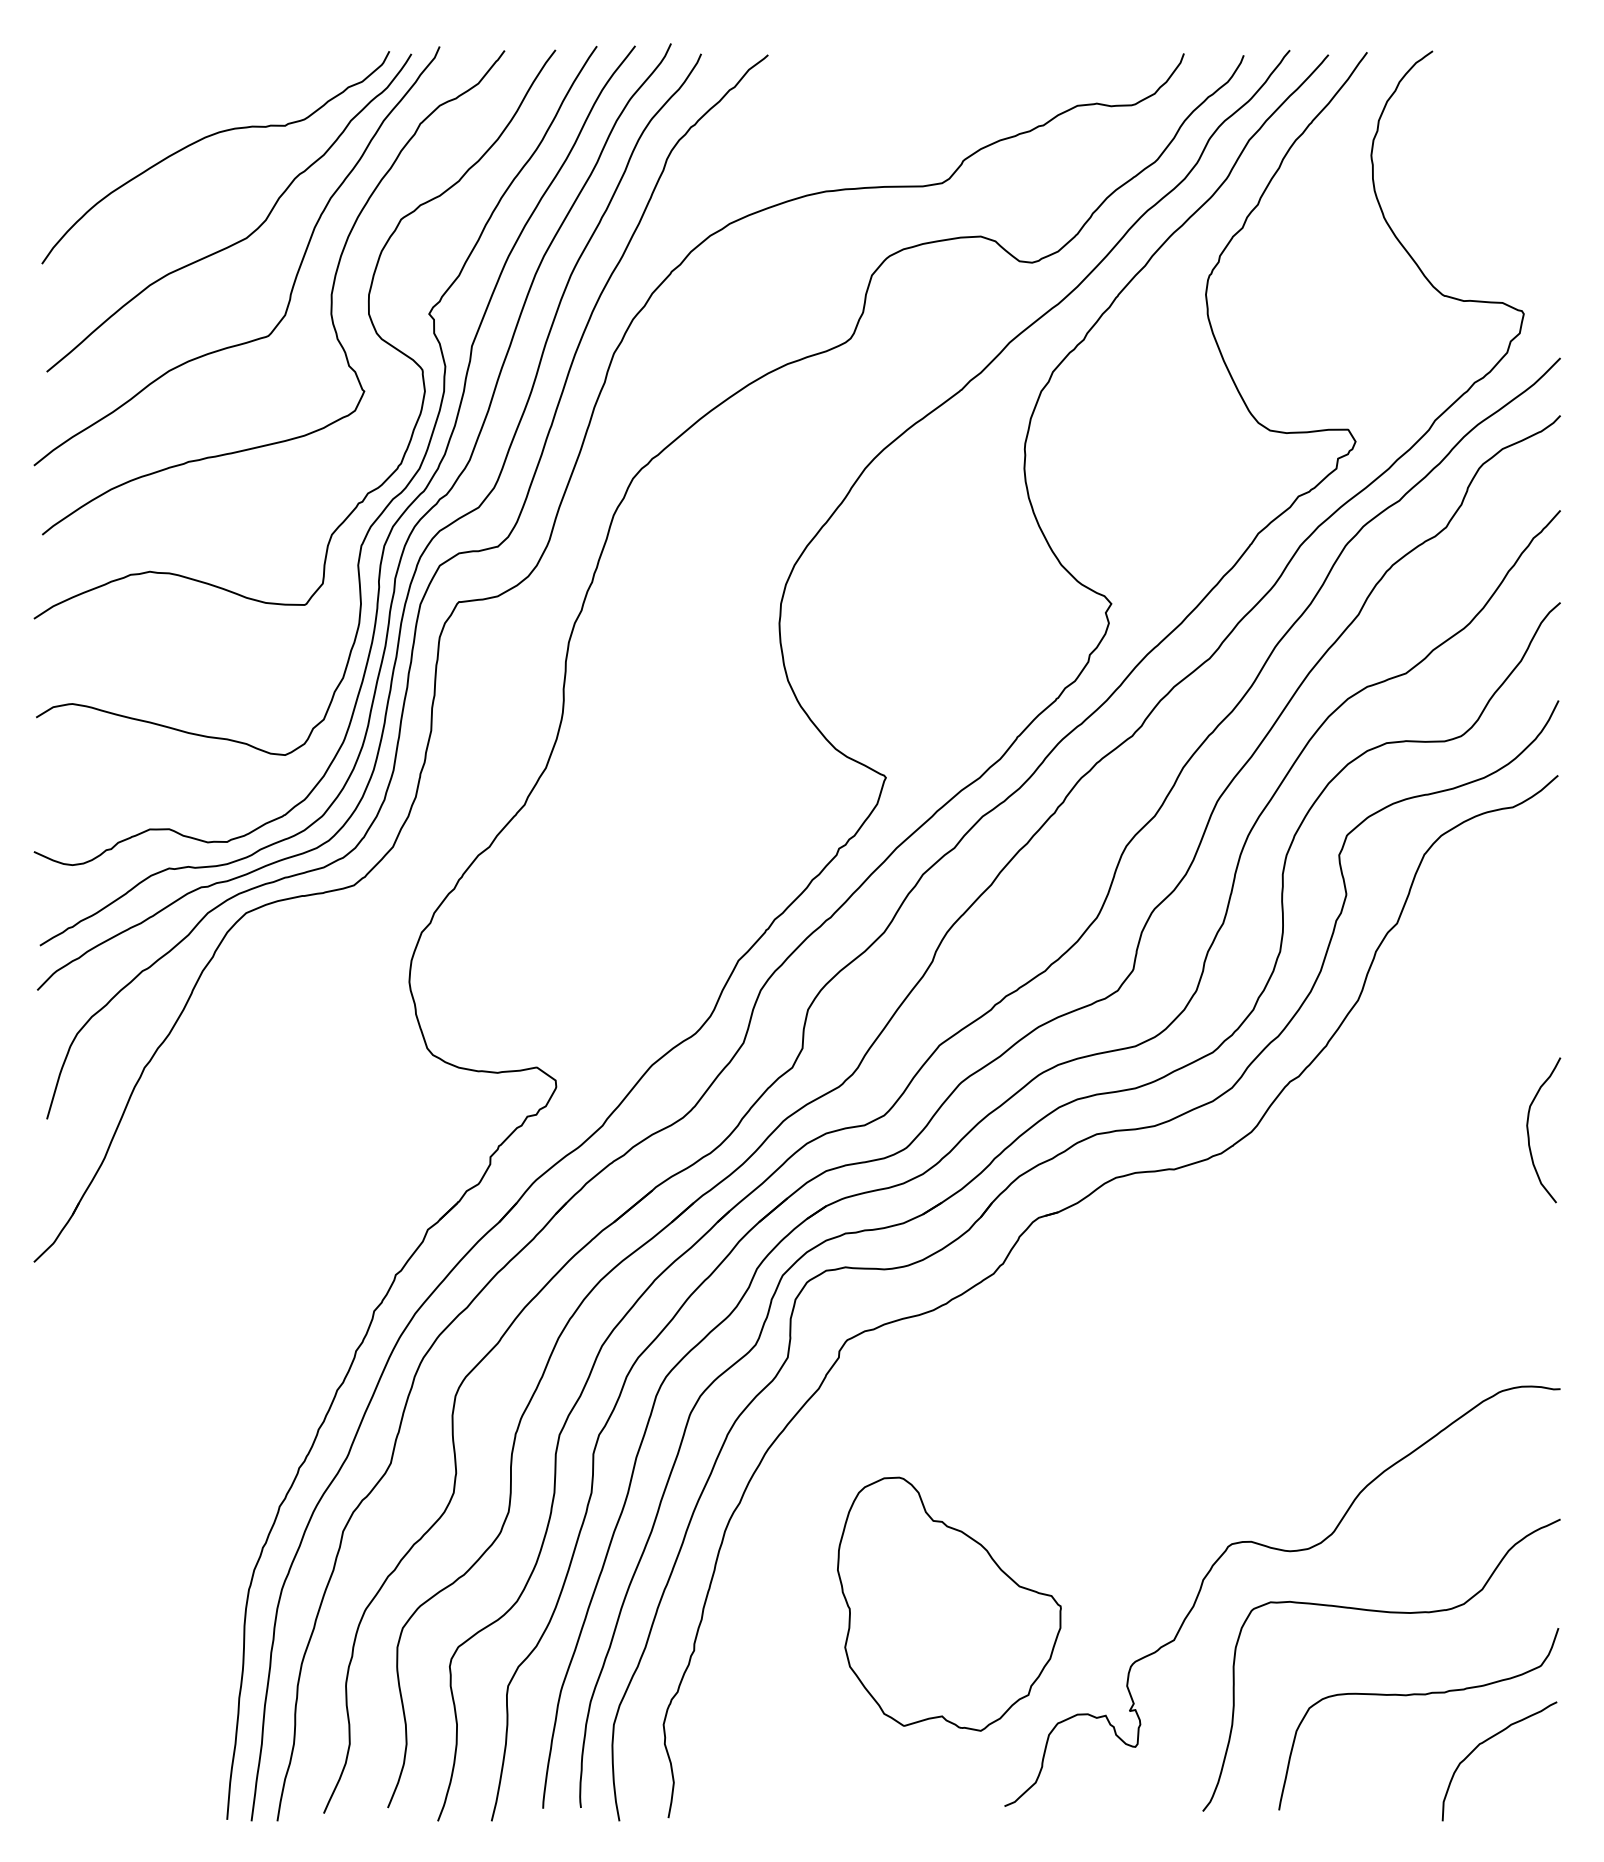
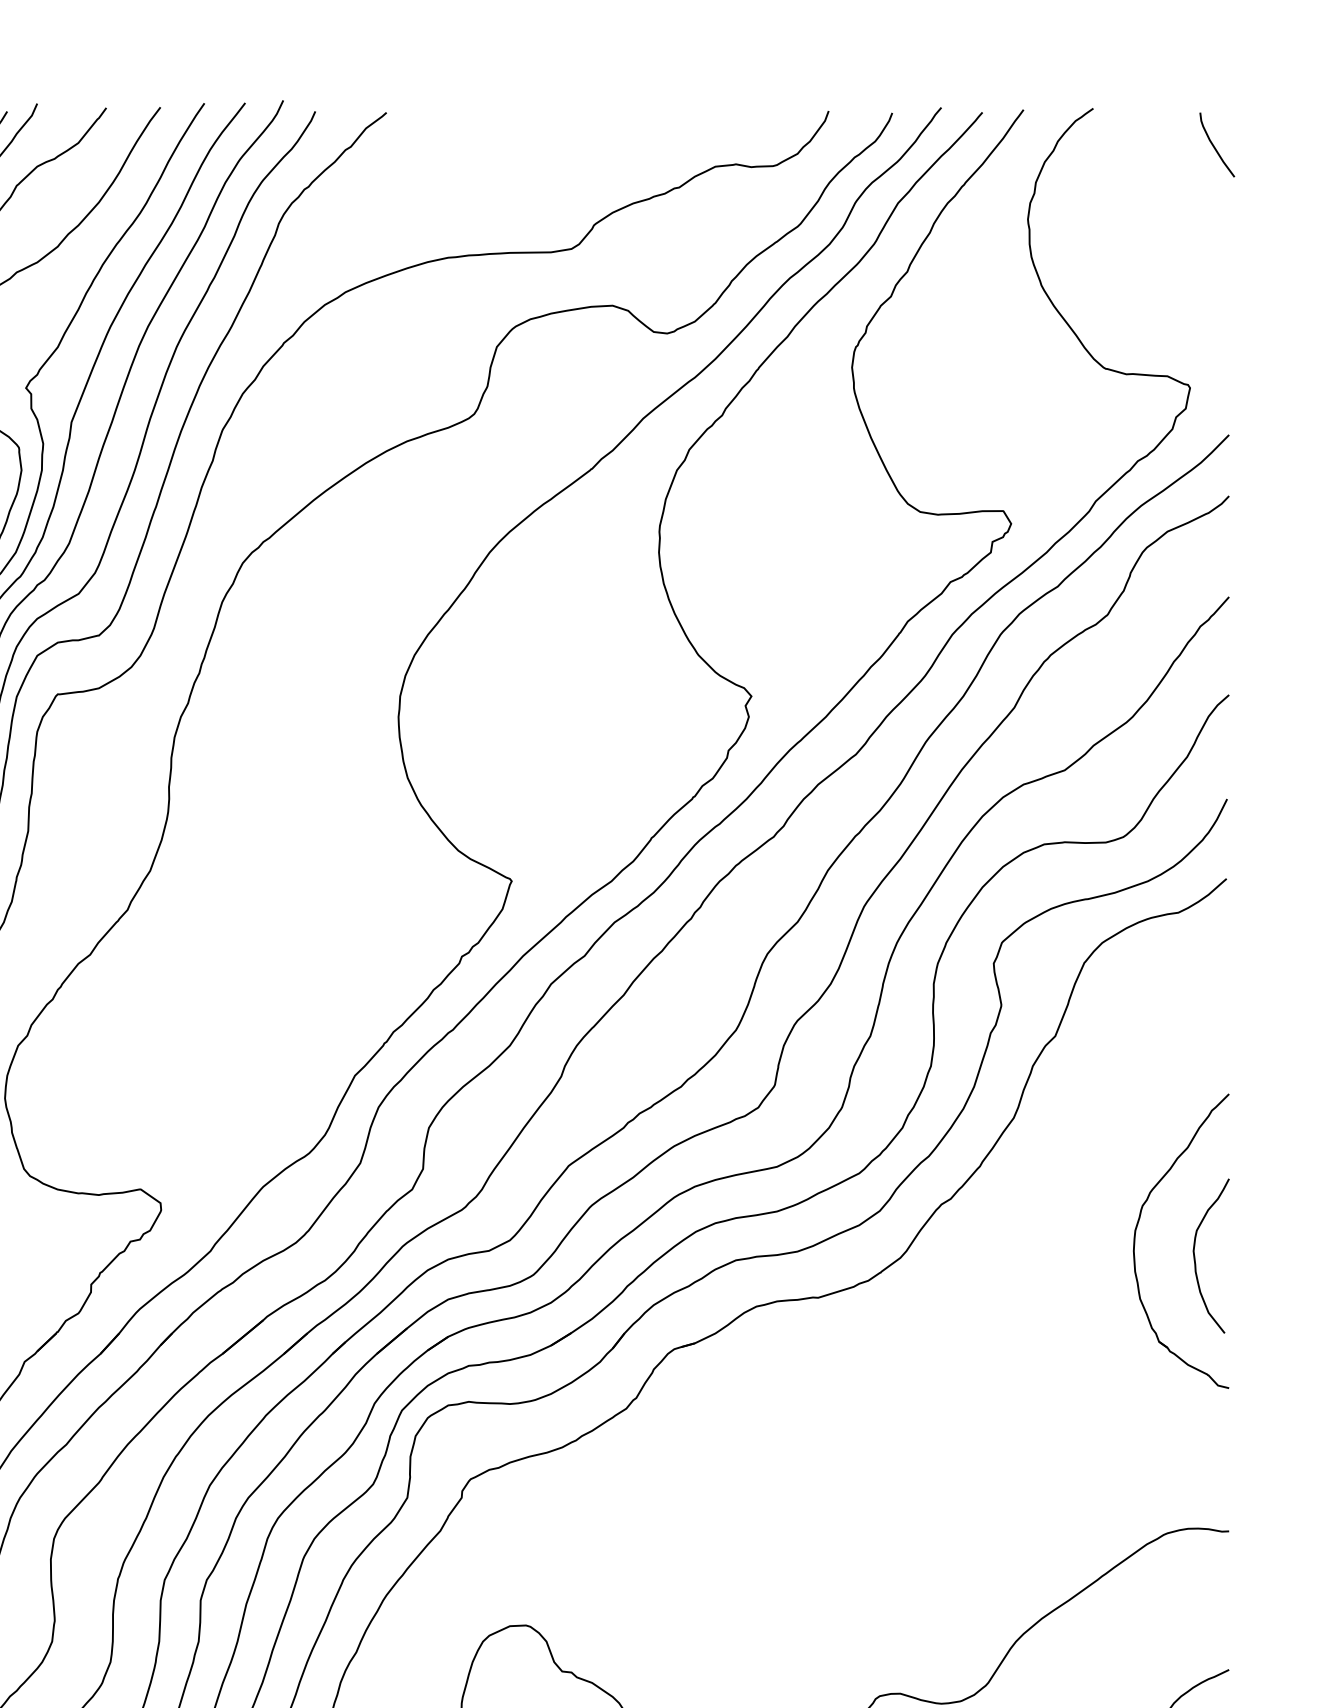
curve: (1547, 87) -> (1215, 147), added
part: (1473, 1107) -> (1136, 1231), added

